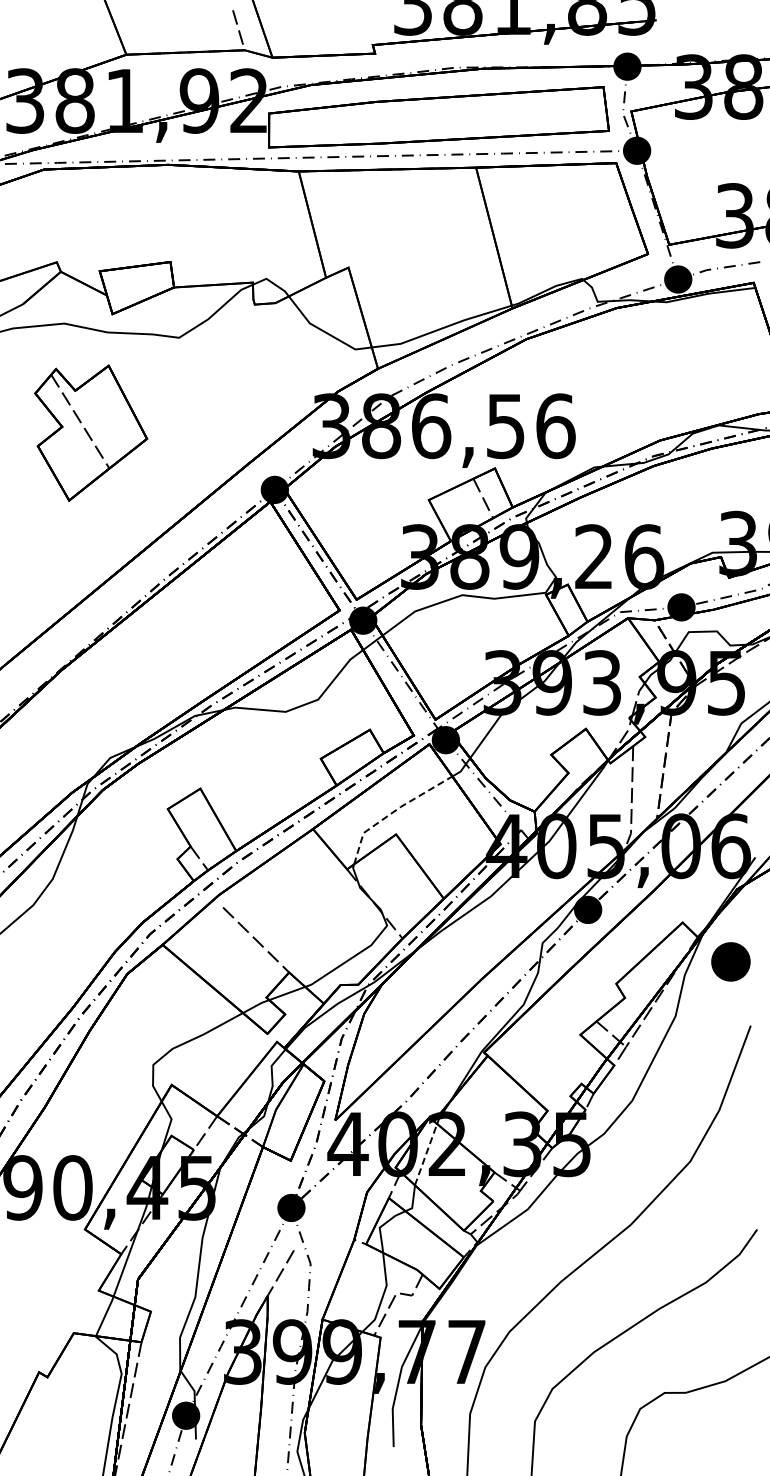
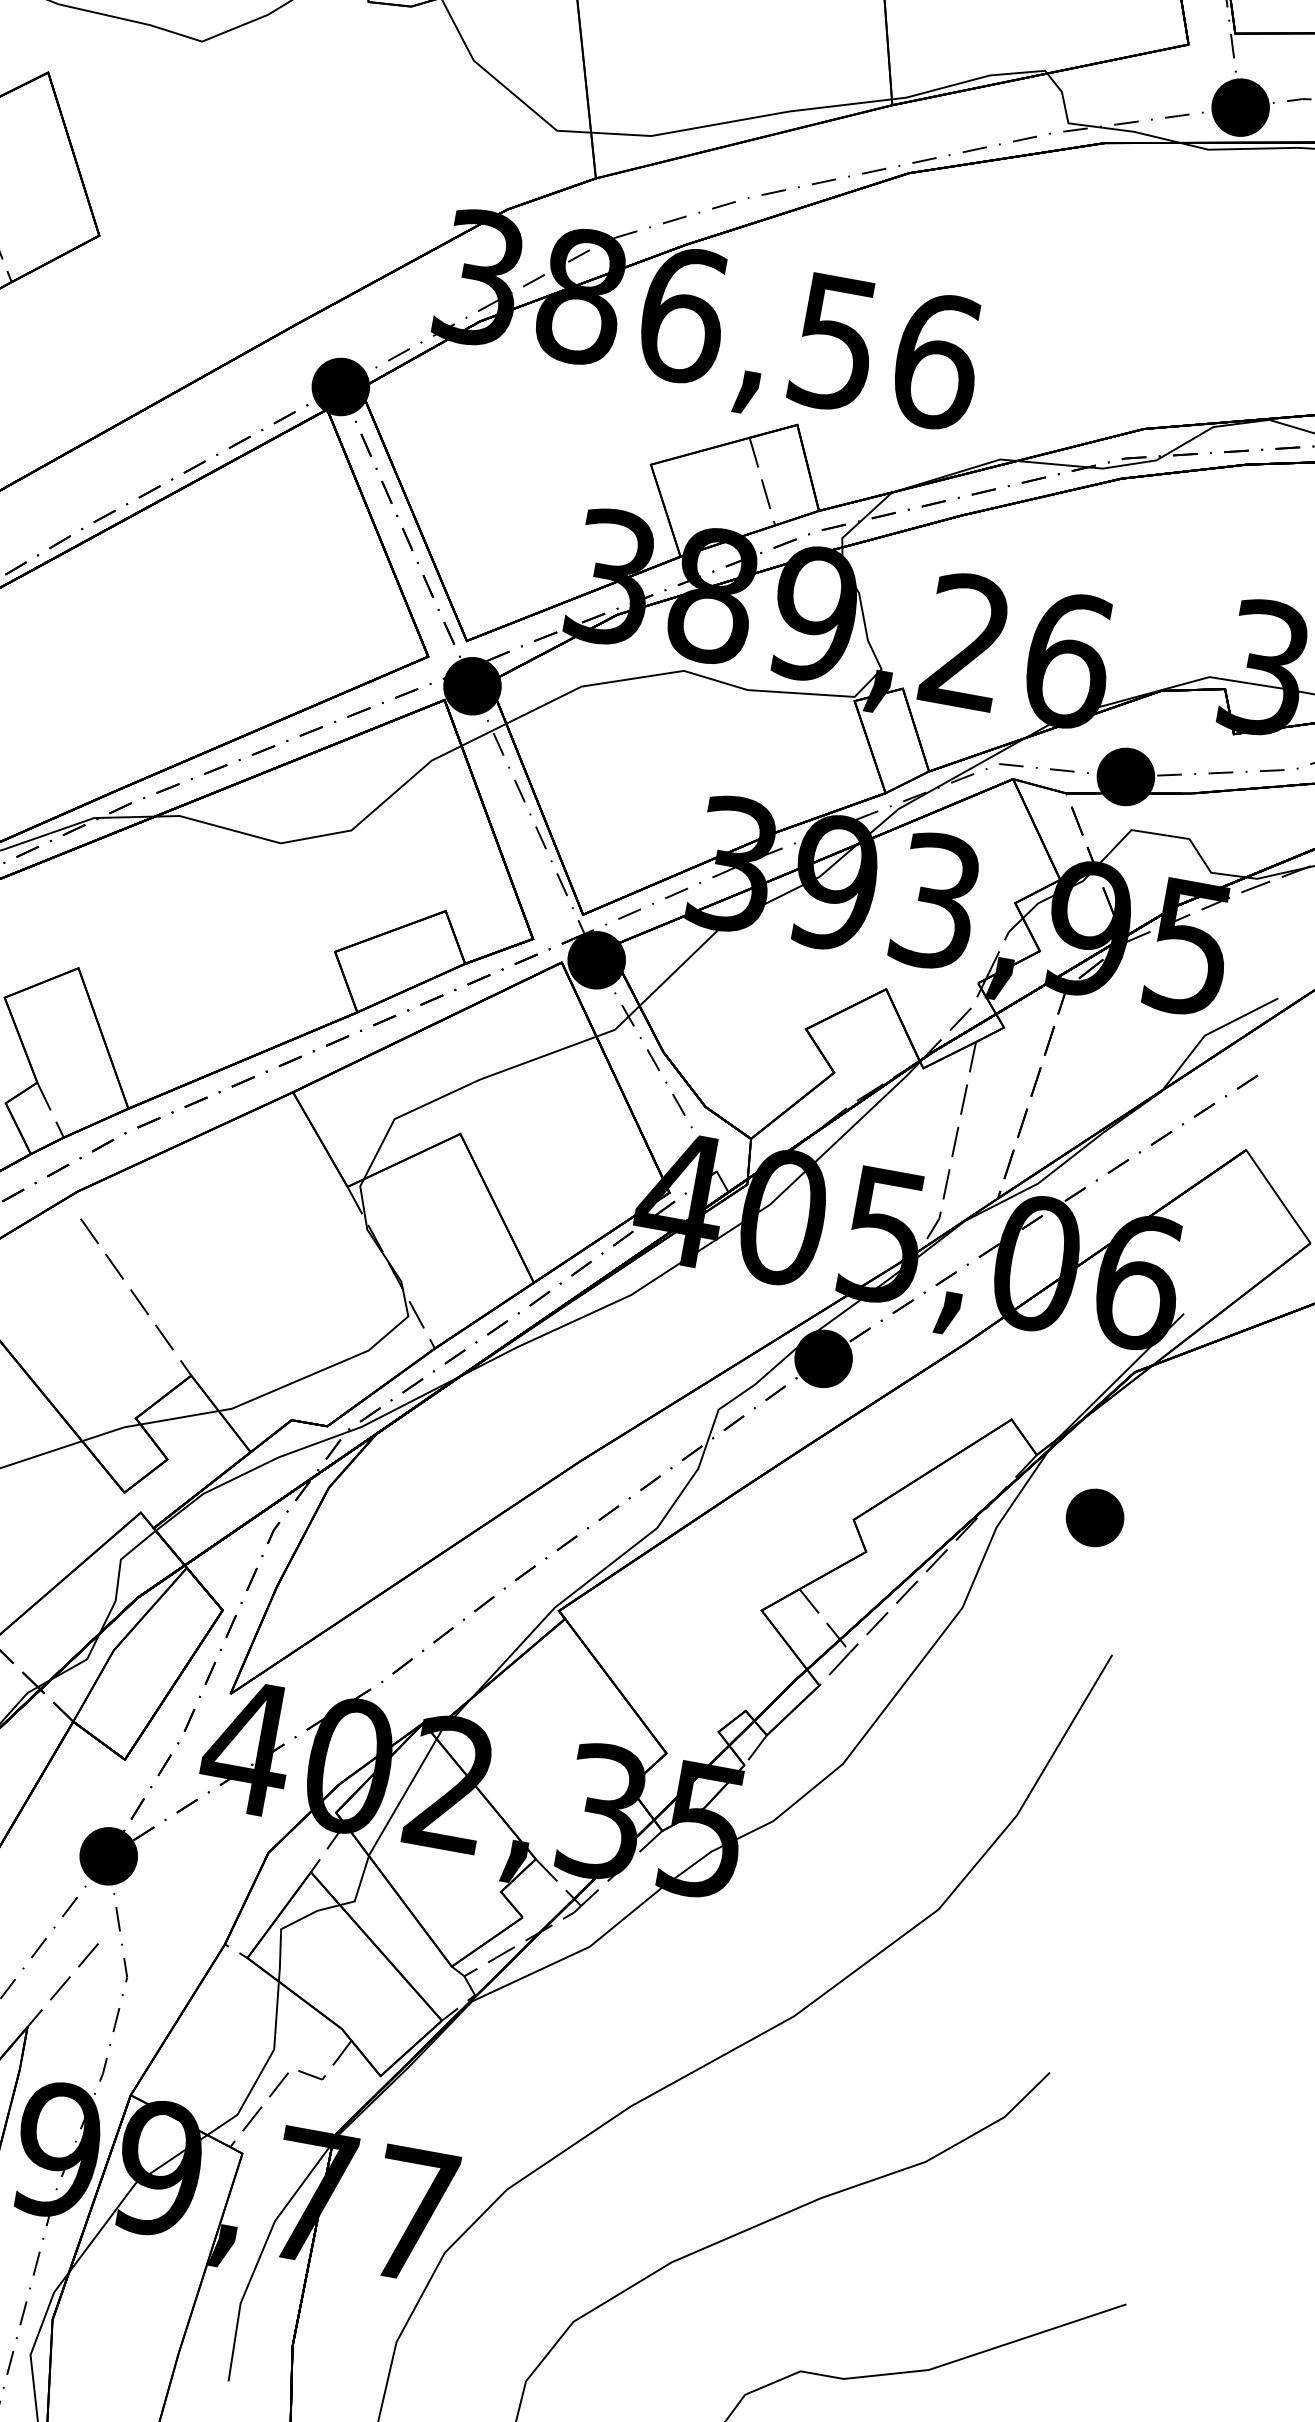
line: (393, 812) -> (463, 1088), dashed -> solid
part: (730, 962) -> (1094, 1518), size x0.71
line: (425, 1154) -> (401, 1796), dashed -> solid

